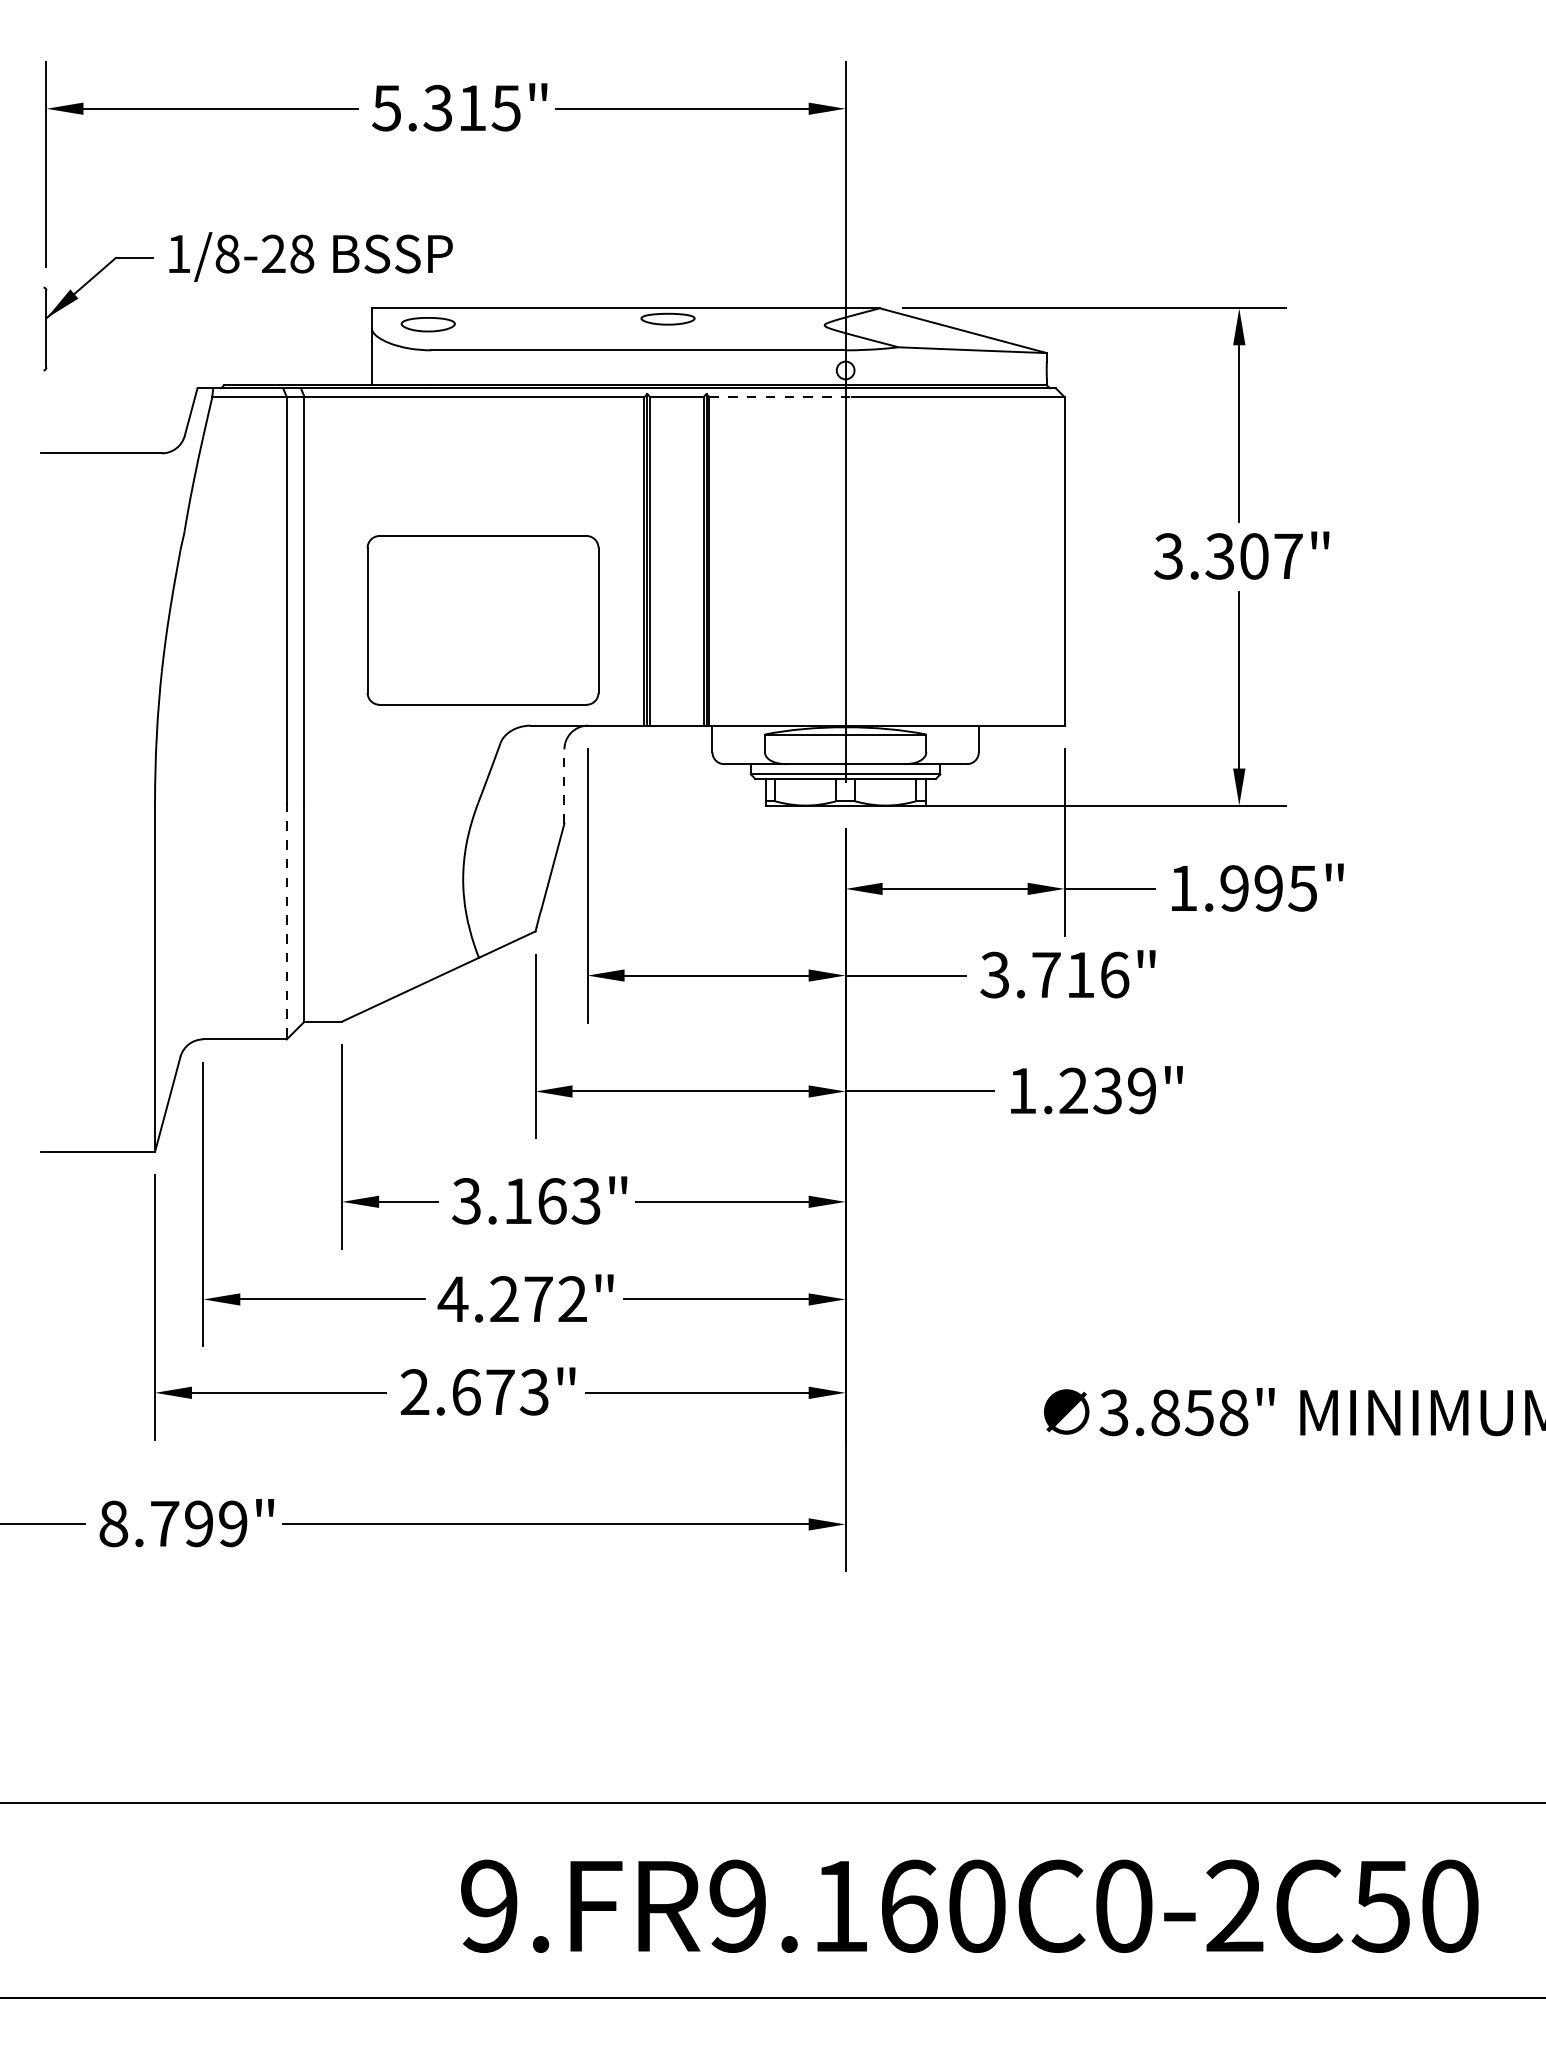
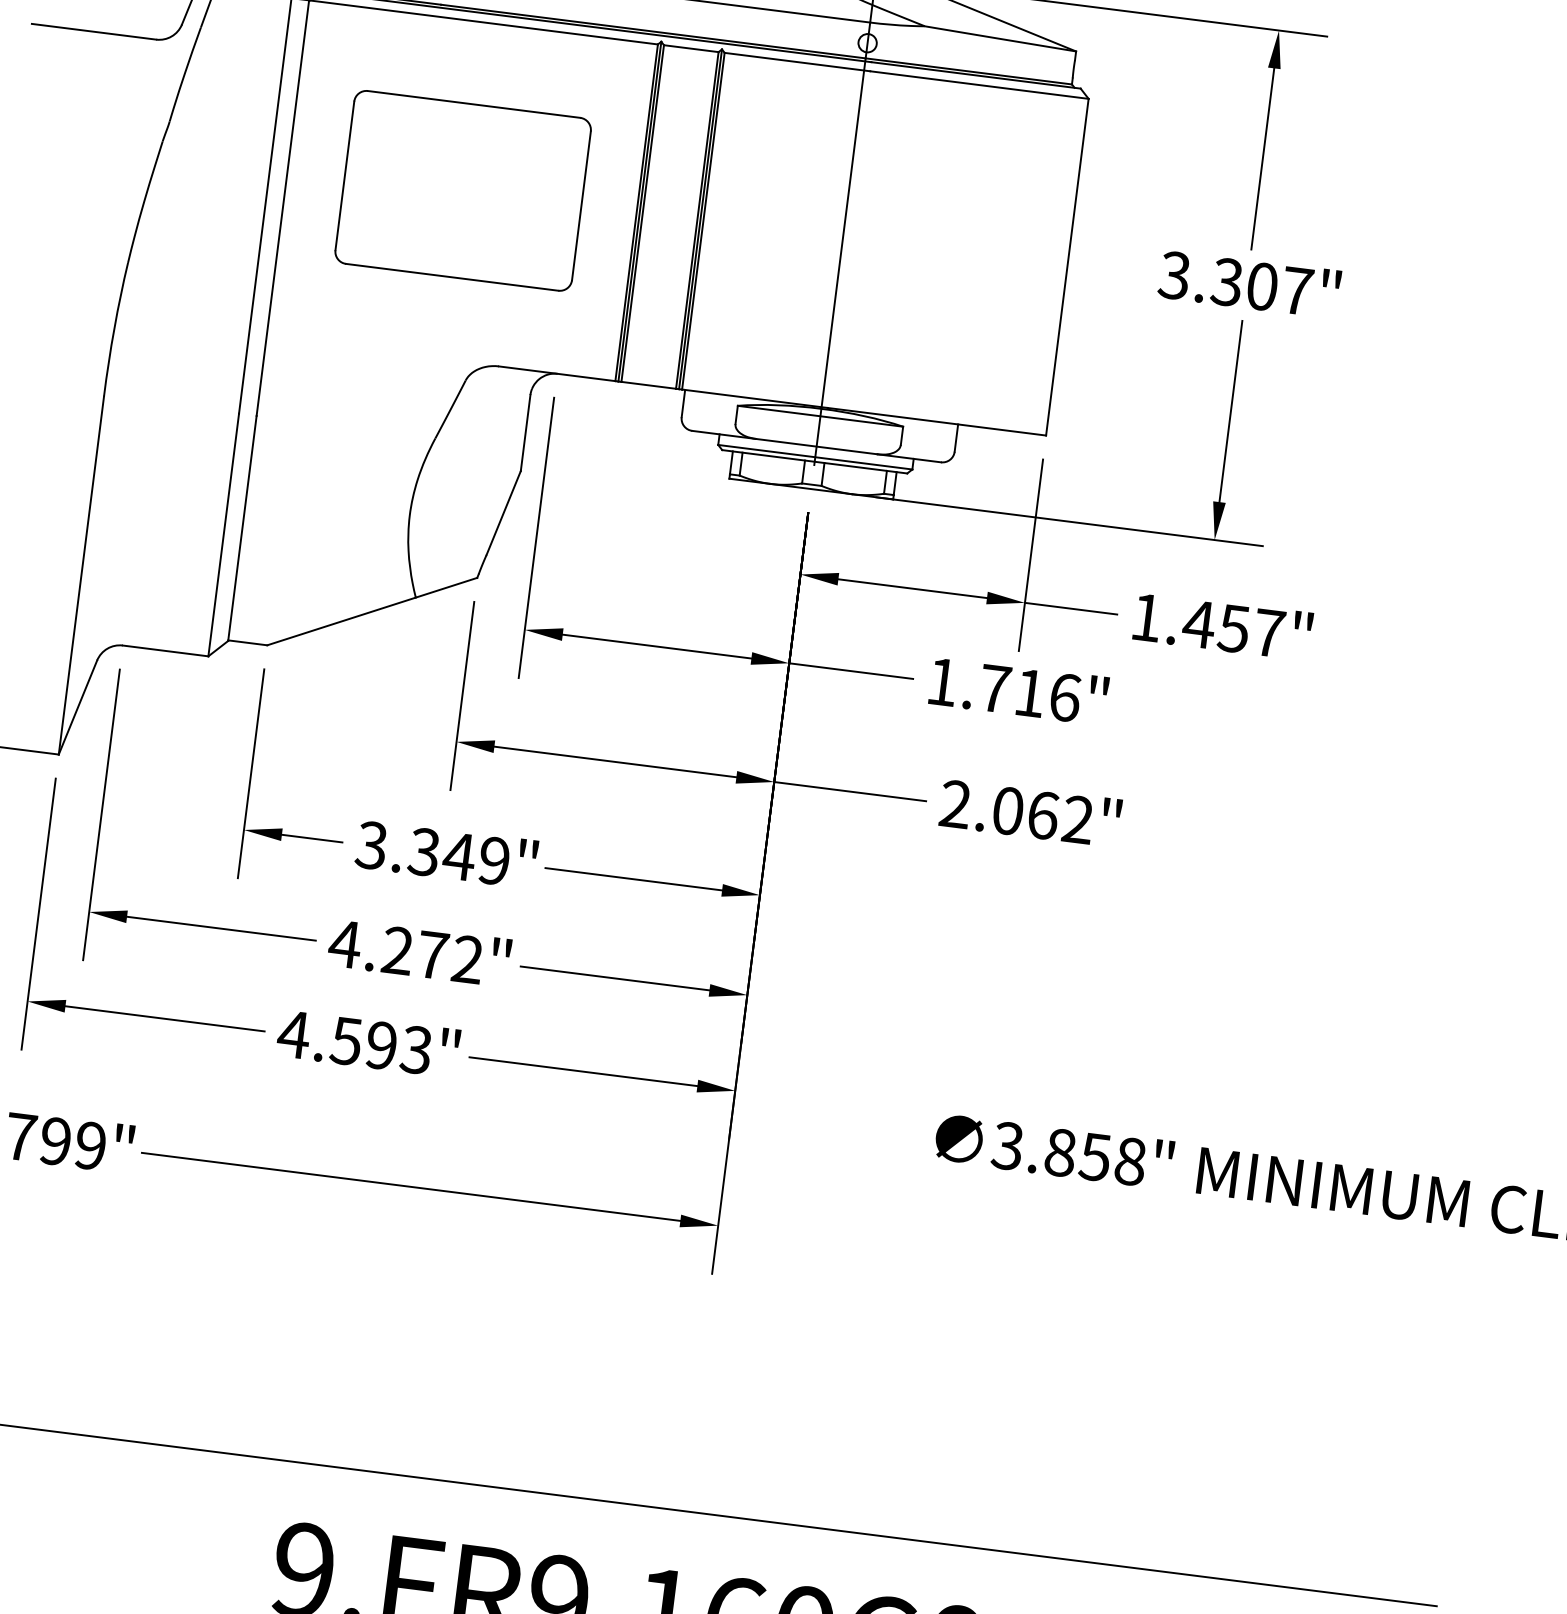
line: (781, 397) -> (798, 62), dashed -> solid
part: (482, 620) -> (462, 190), moved
line: (564, 785) -> (525, 432), dashed -> solid
text: (1268, 888) -> (1233, 628), 1.995" -> 1.457"
line: (286, 921) -> (223, 535), dashed -> solid
text: (994, 974) -> (941, 681), 3.716" -> 1.716"
text: (1082, 1090) -> (1017, 811), 1.239" -> 2.062"
text: (551, 1201) -> (458, 856), 3.163" -> 3.349"
text: (456, 1392) -> (336, 1040), 2.673" -> 4.593"

